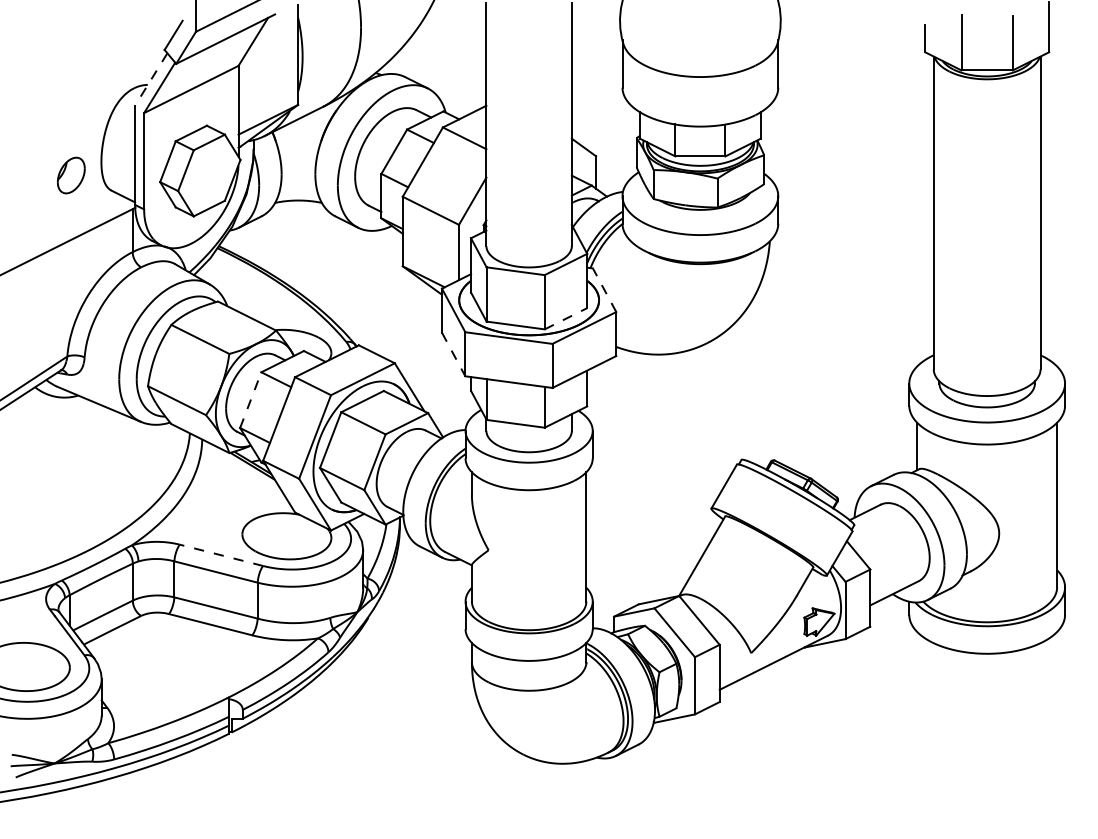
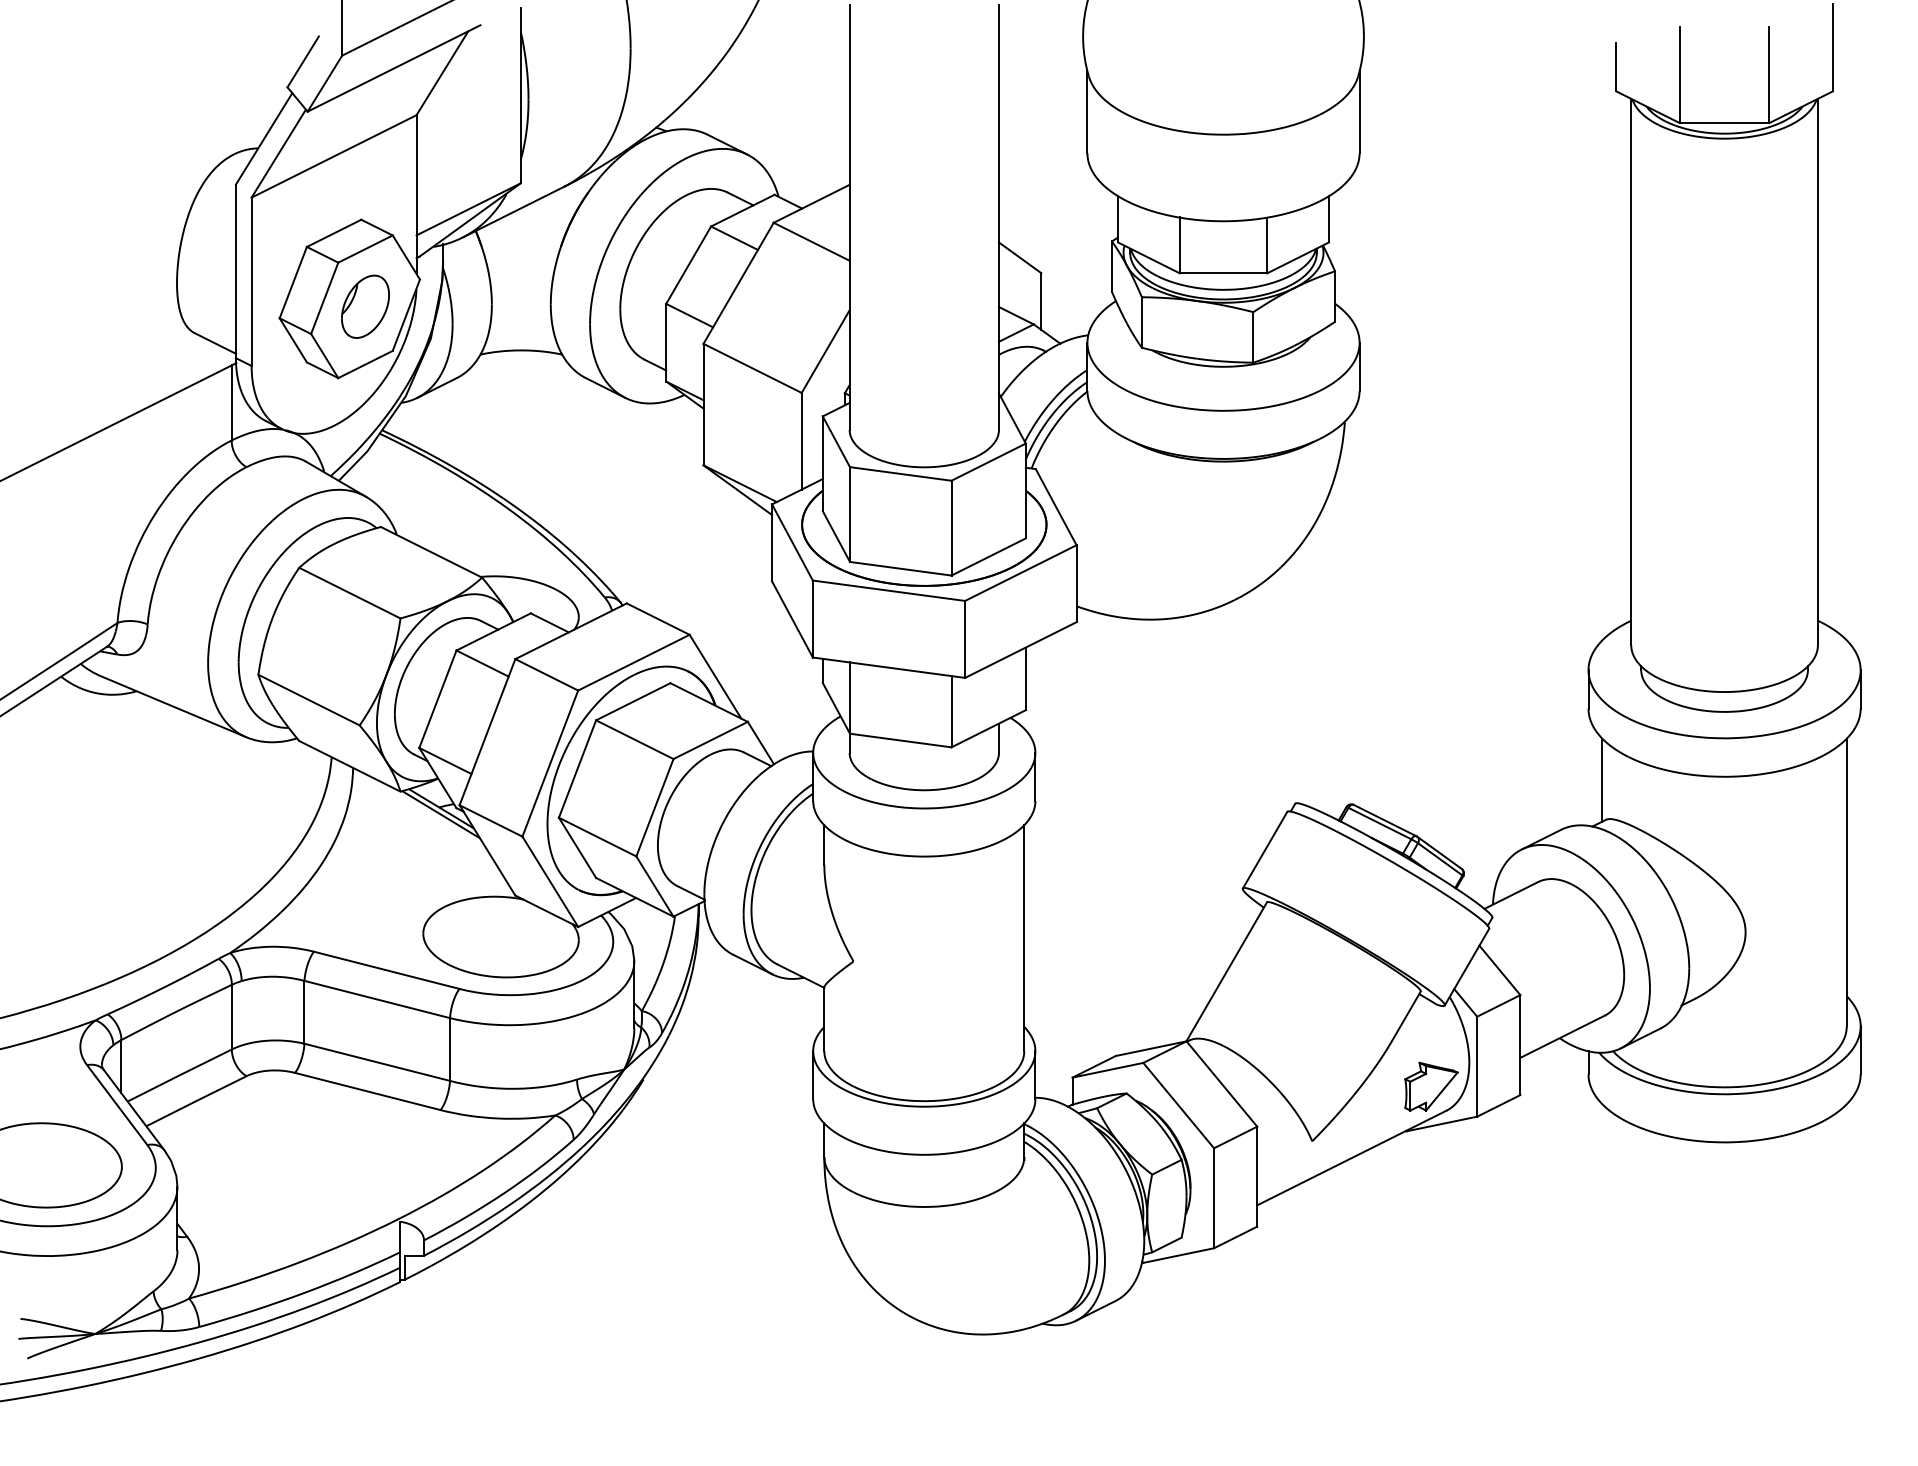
line: (151, 79) -> (264, 138), dashed -> solid
part: (71, 175) -> (365, 306), moved
line: (604, 290) -> (1055, 507), dashed -> solid
line: (565, 318) -> (987, 556), dashed -> solid
line: (453, 354) -> (792, 619), dashed -> solid
line: (250, 400) -> (437, 699), dashed -> solid
line: (221, 555) -> (386, 970), dashed -> solid

